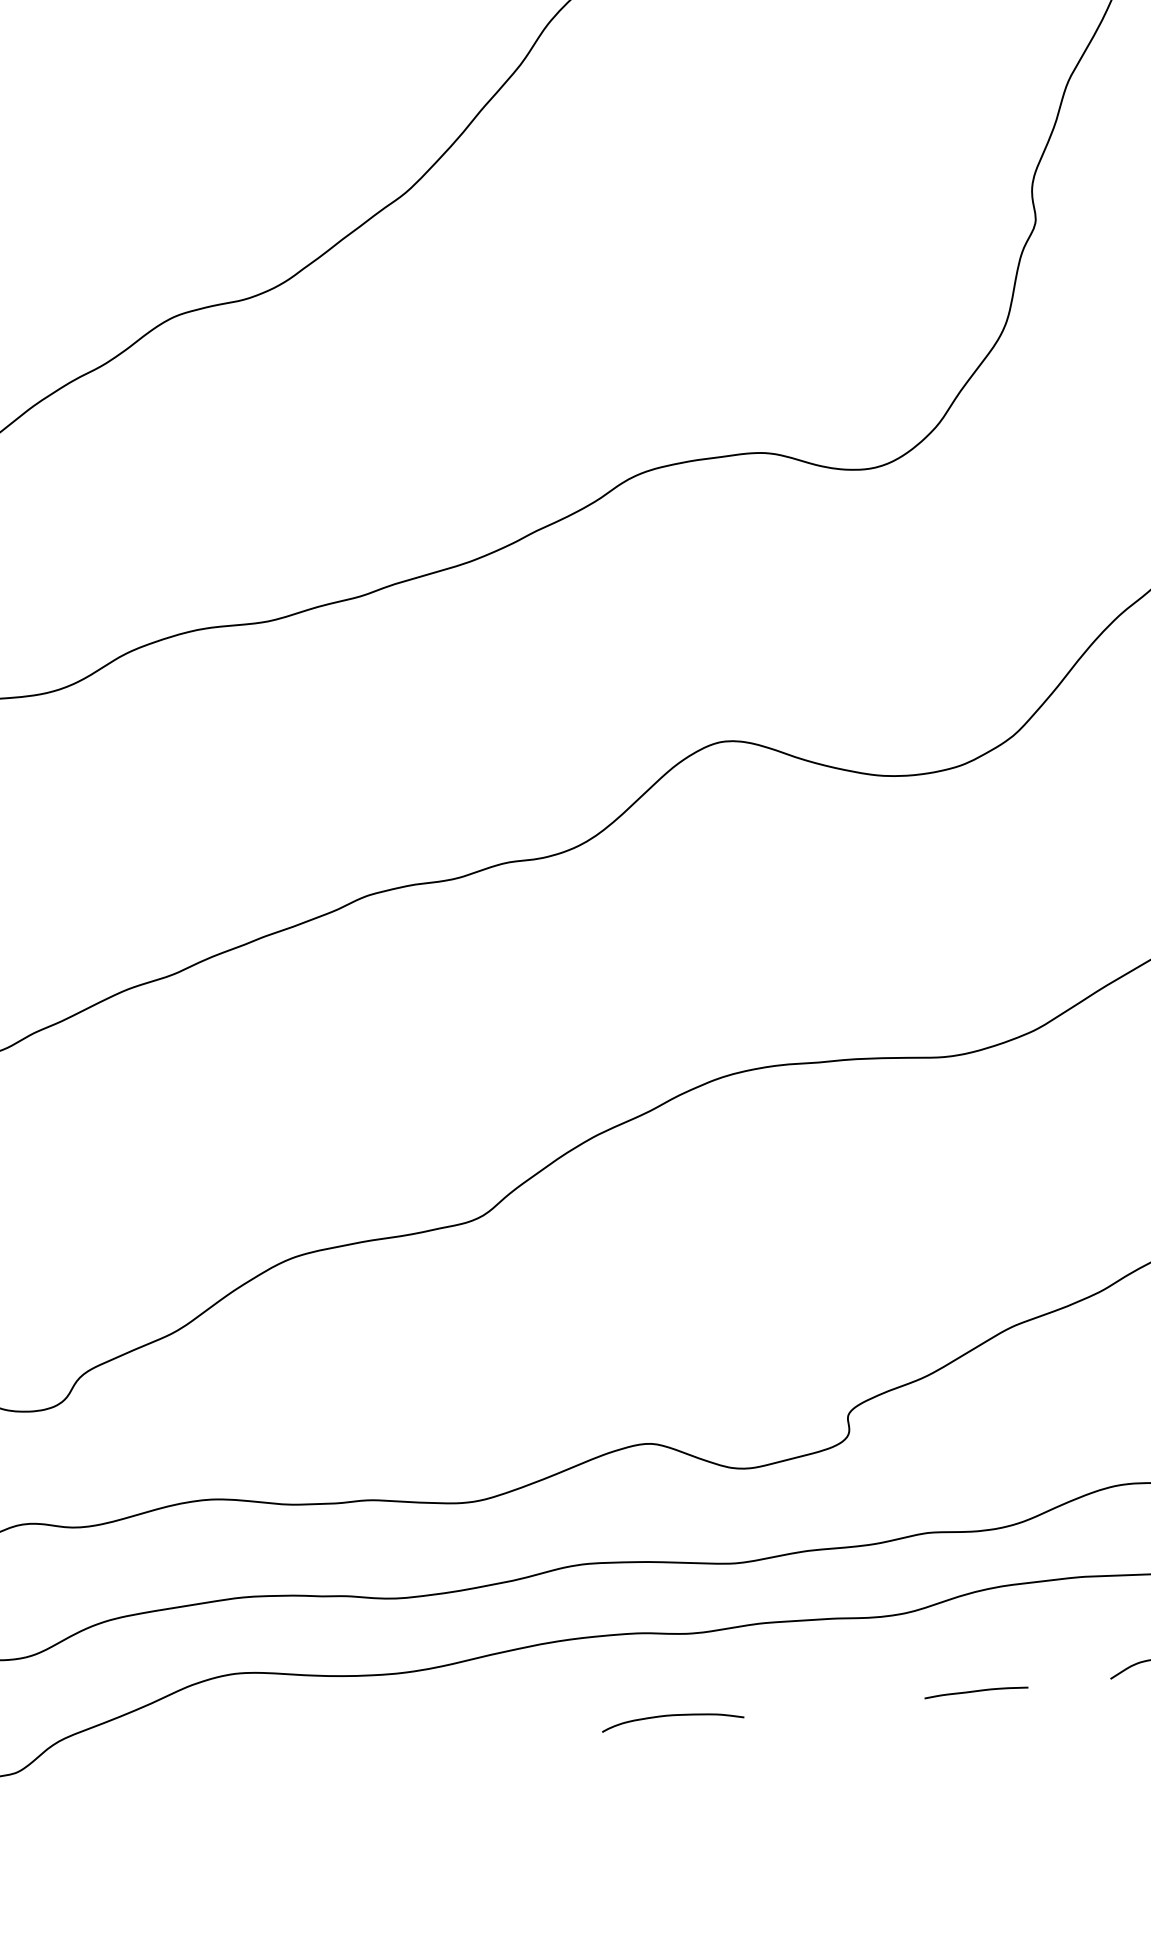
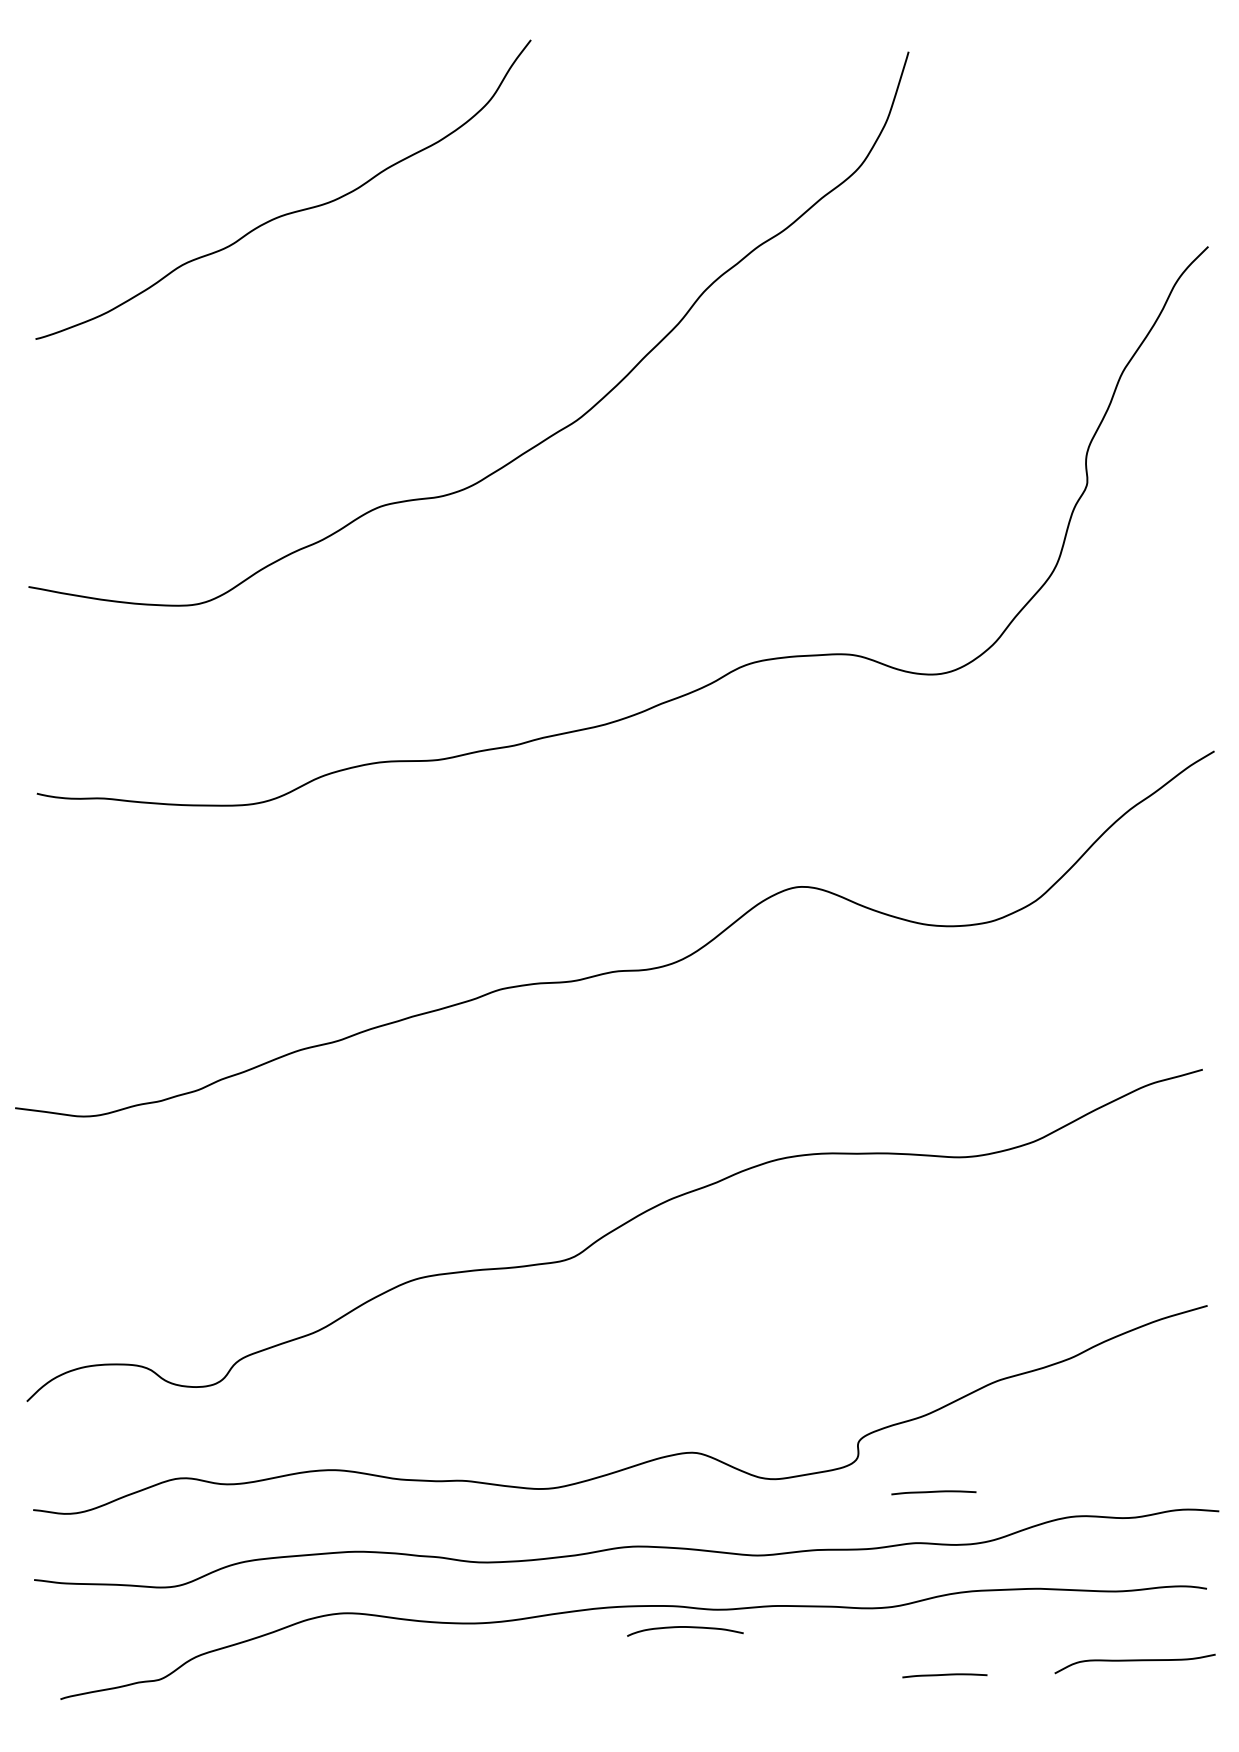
curve: (944, 1469) -> (933, 1492), added
curve: (672, 1715) -> (685, 1627), moved

